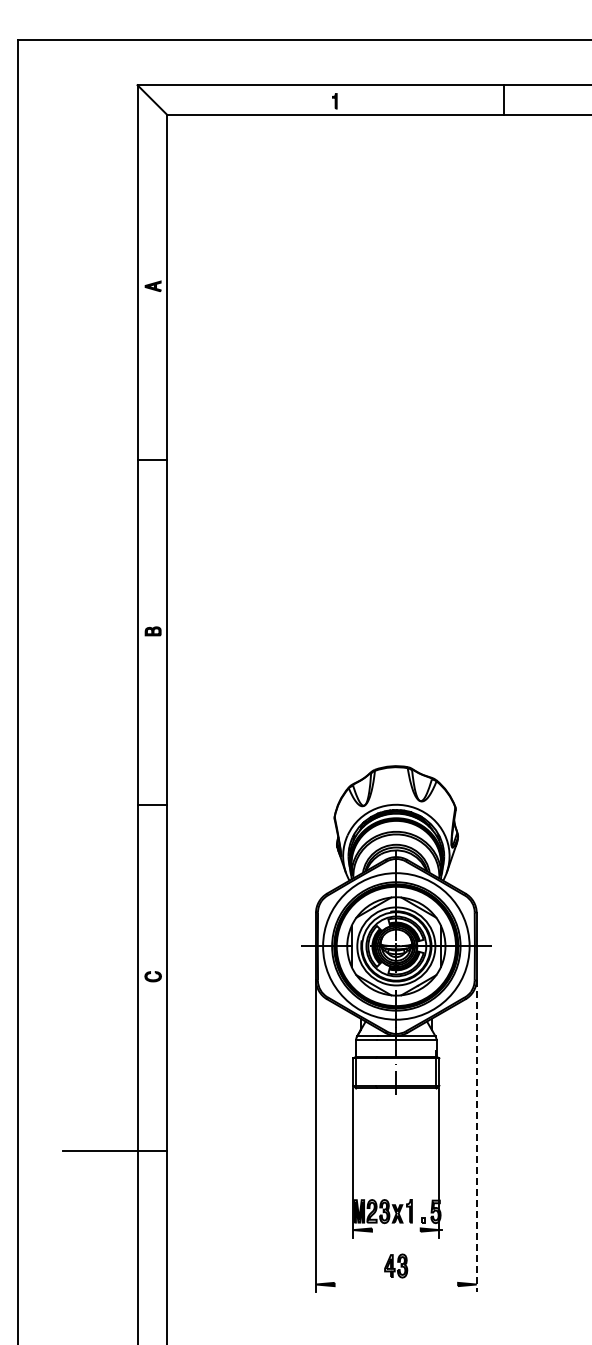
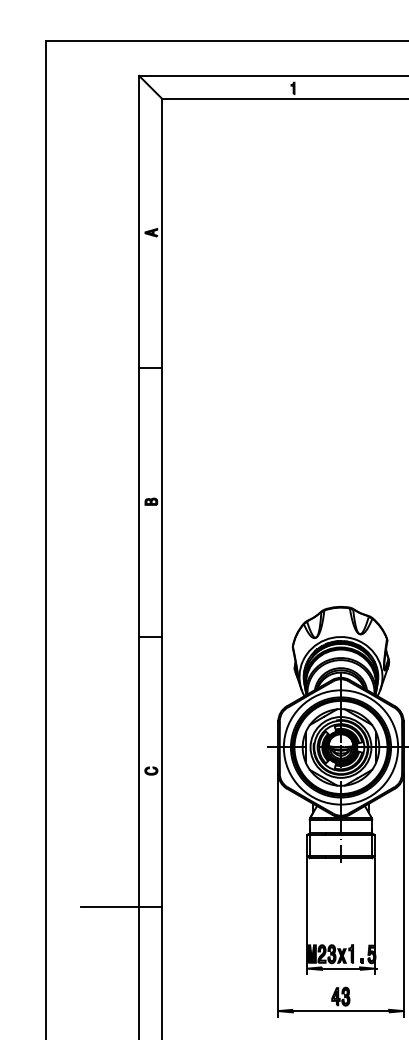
line: (476, 1136) -> (403, 895), dashed -> solid
line: (395, 1230) -> (340, 968), added
line: (396, 1284) -> (341, 1011), added

